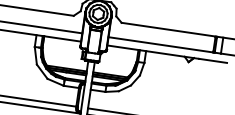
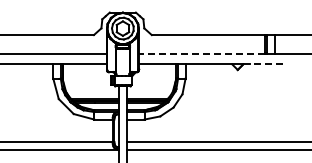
line: (160, 44) -> (201, 54), solid -> dashed
line: (213, 61) -> (266, 64), solid -> dashed

